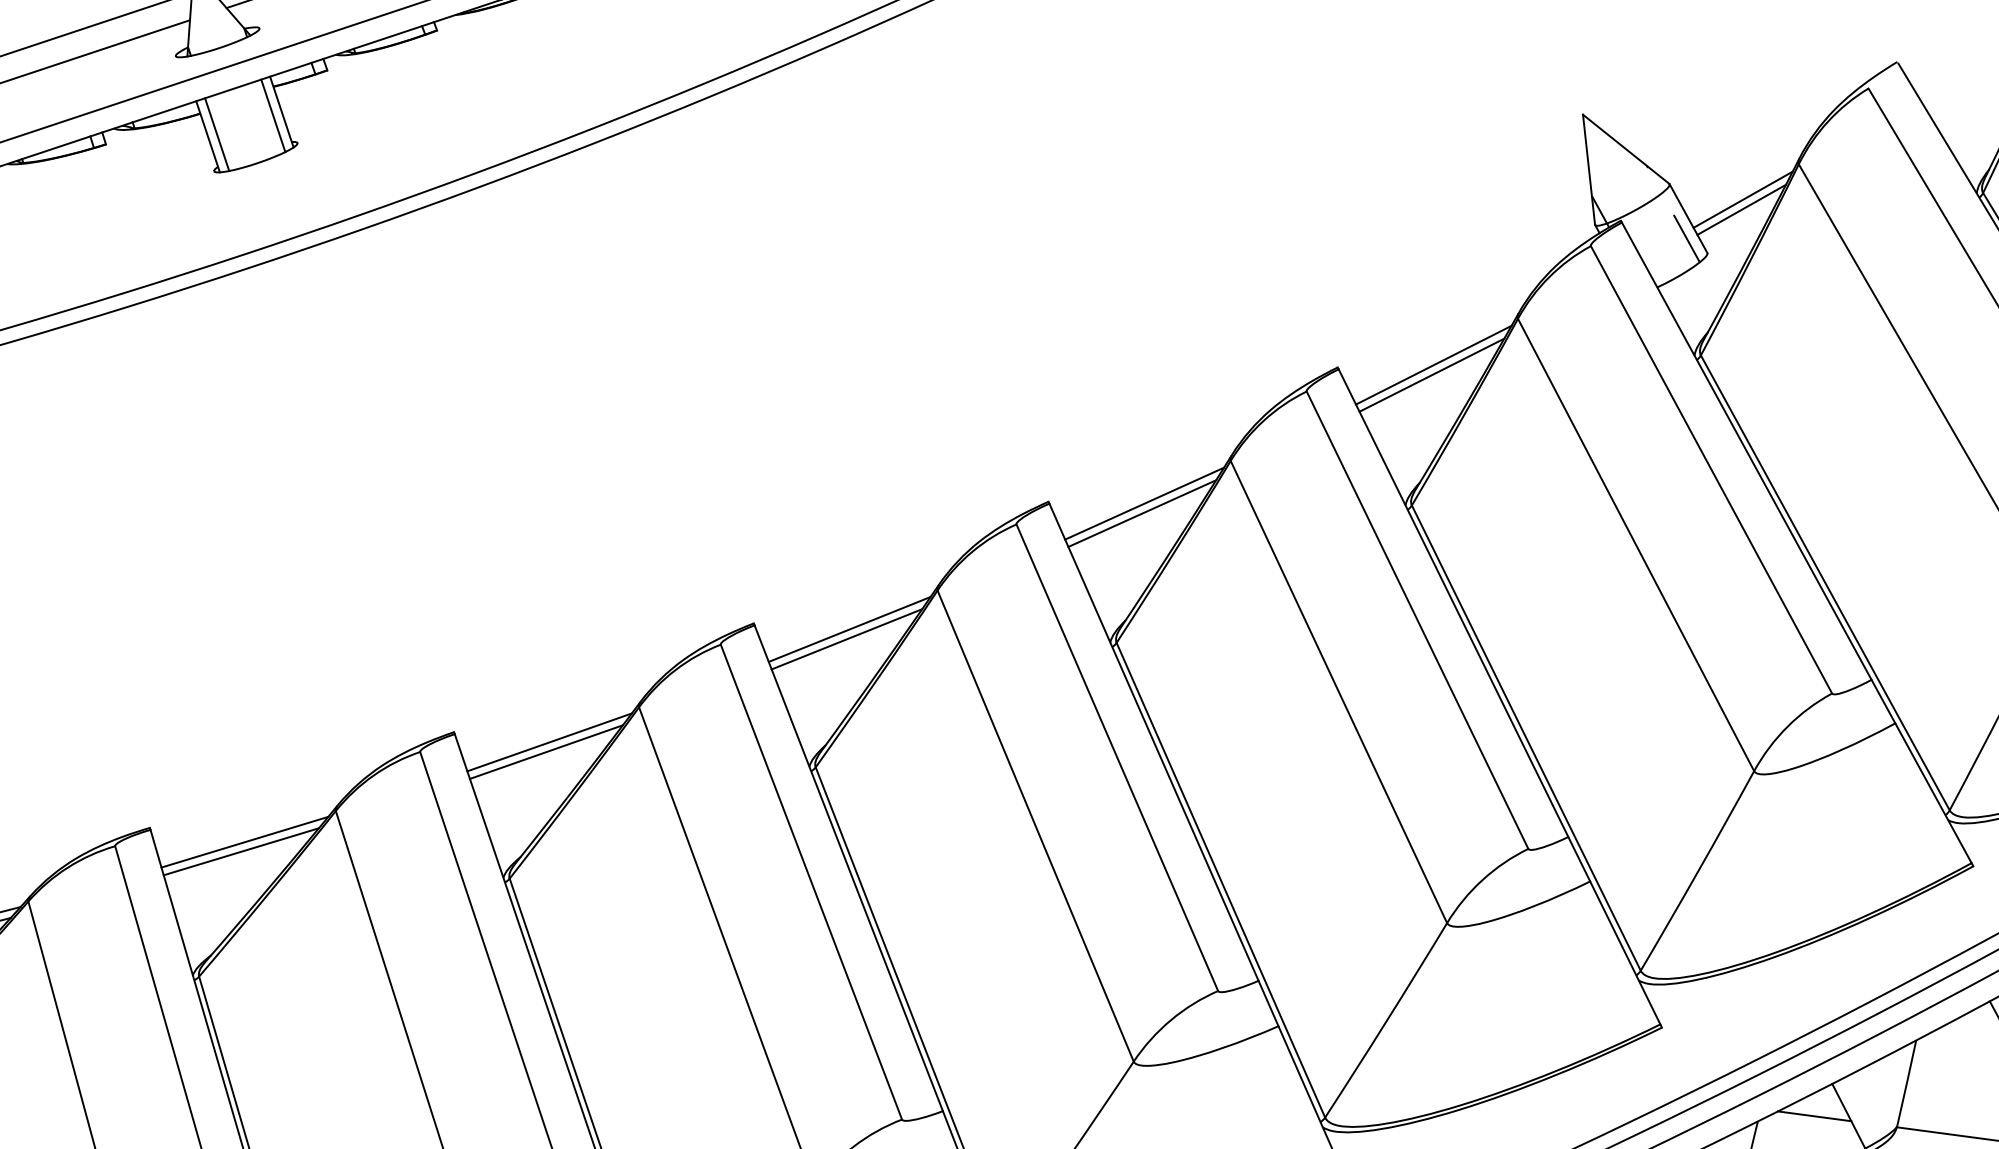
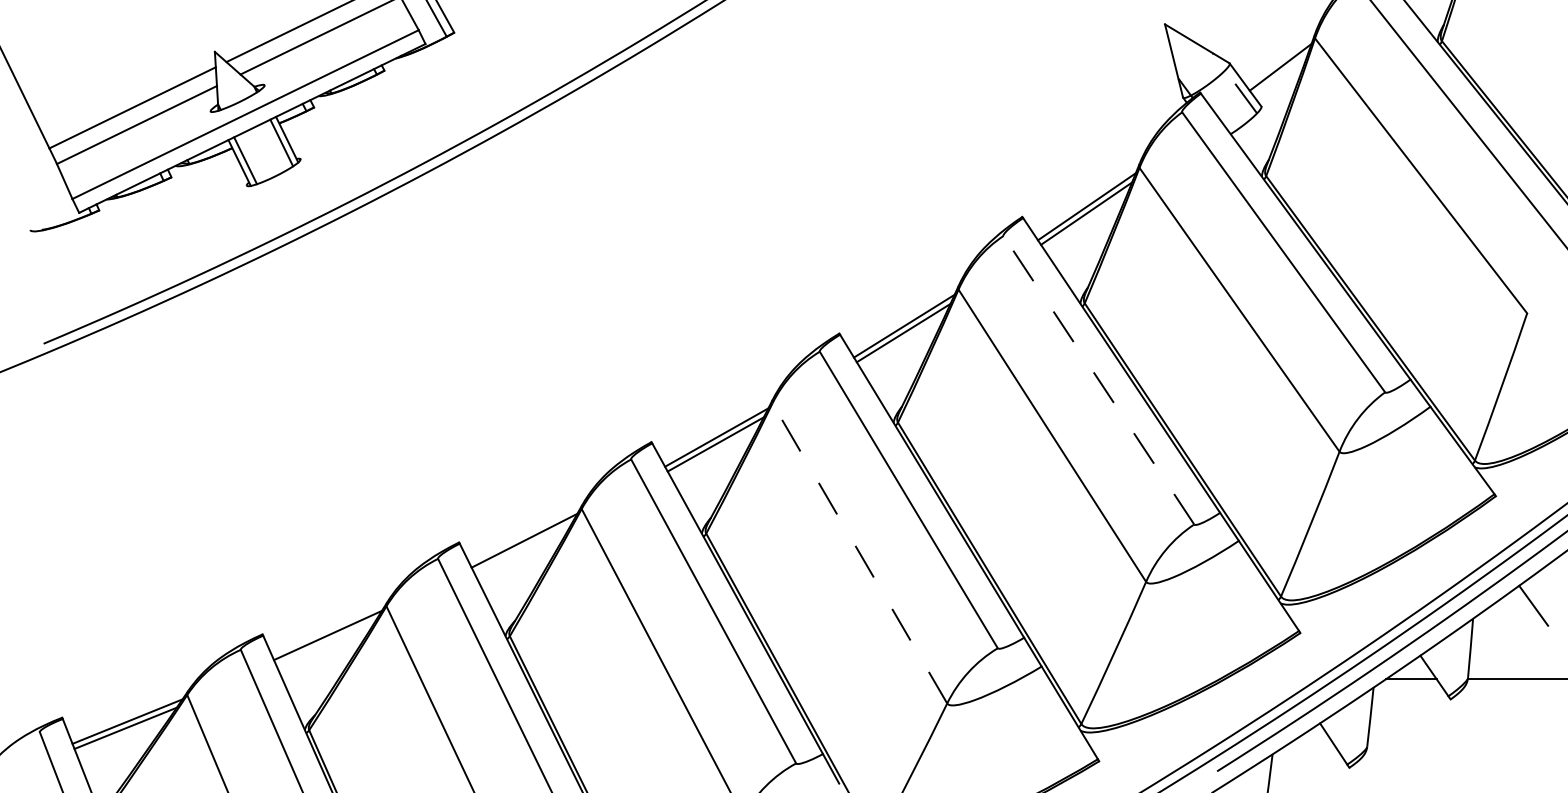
line: (1741, 210) -> (1280, 74), removed
line: (1416, 620) -> (1098, 380), solid -> dashed
line: (546, 752) -> (523, 547), removed
line: (1035, 826) -> (859, 553), solid -> dashed
line: (241, 852) -> (326, 642), removed

